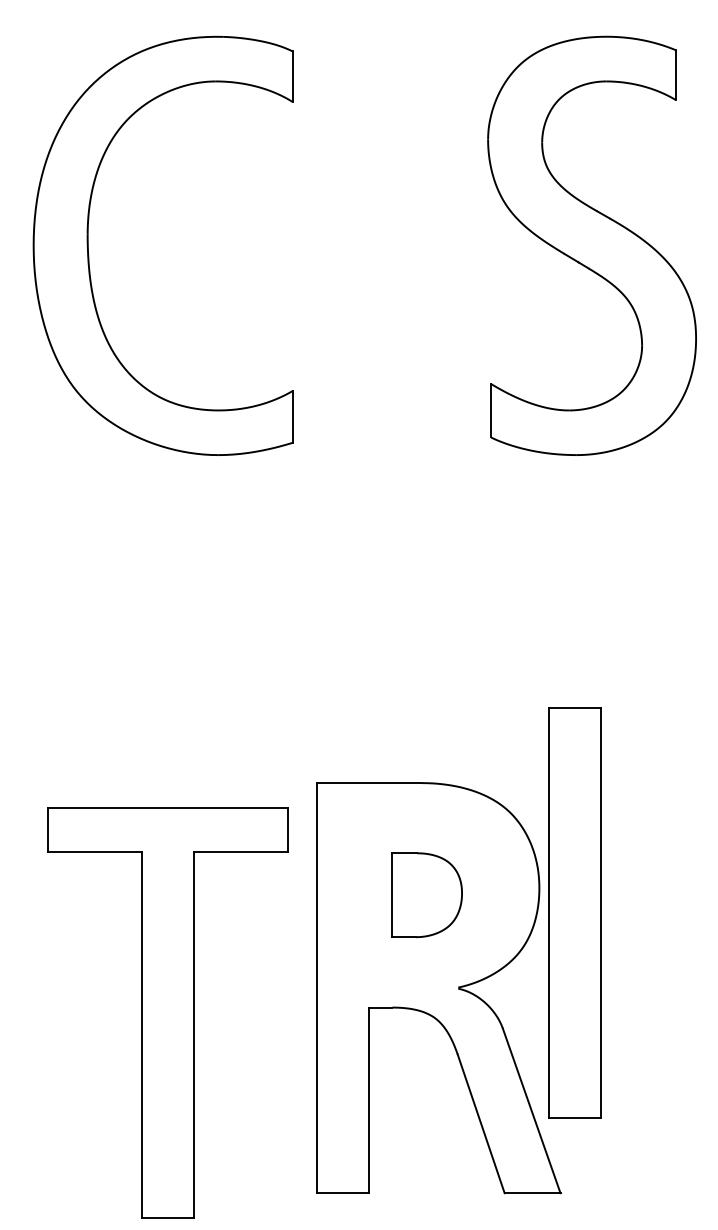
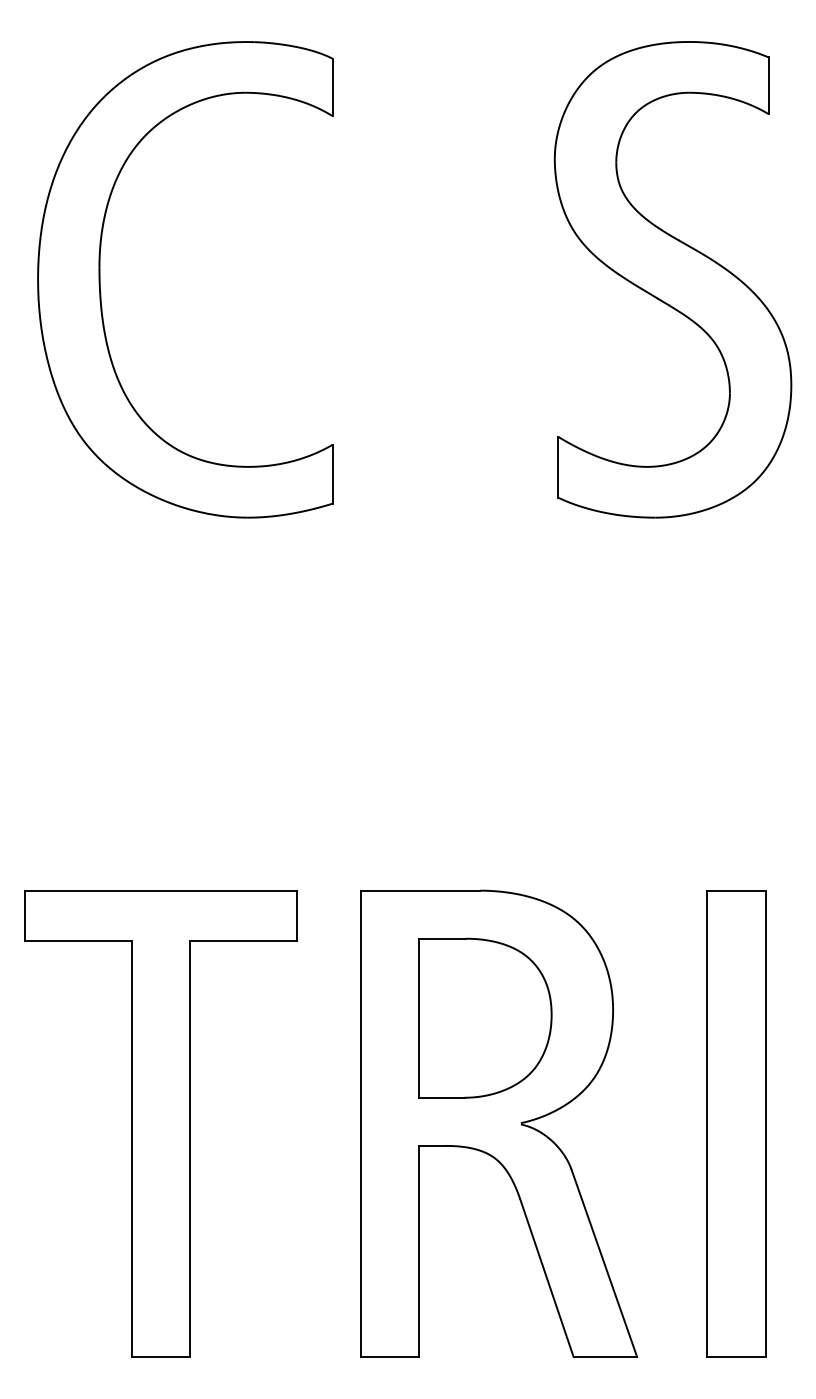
part: (427, 894) -> (485, 1017), size x1.67
part: (574, 913) -> (736, 1123), moved
part: (167, 1012) -> (160, 1123), moved

